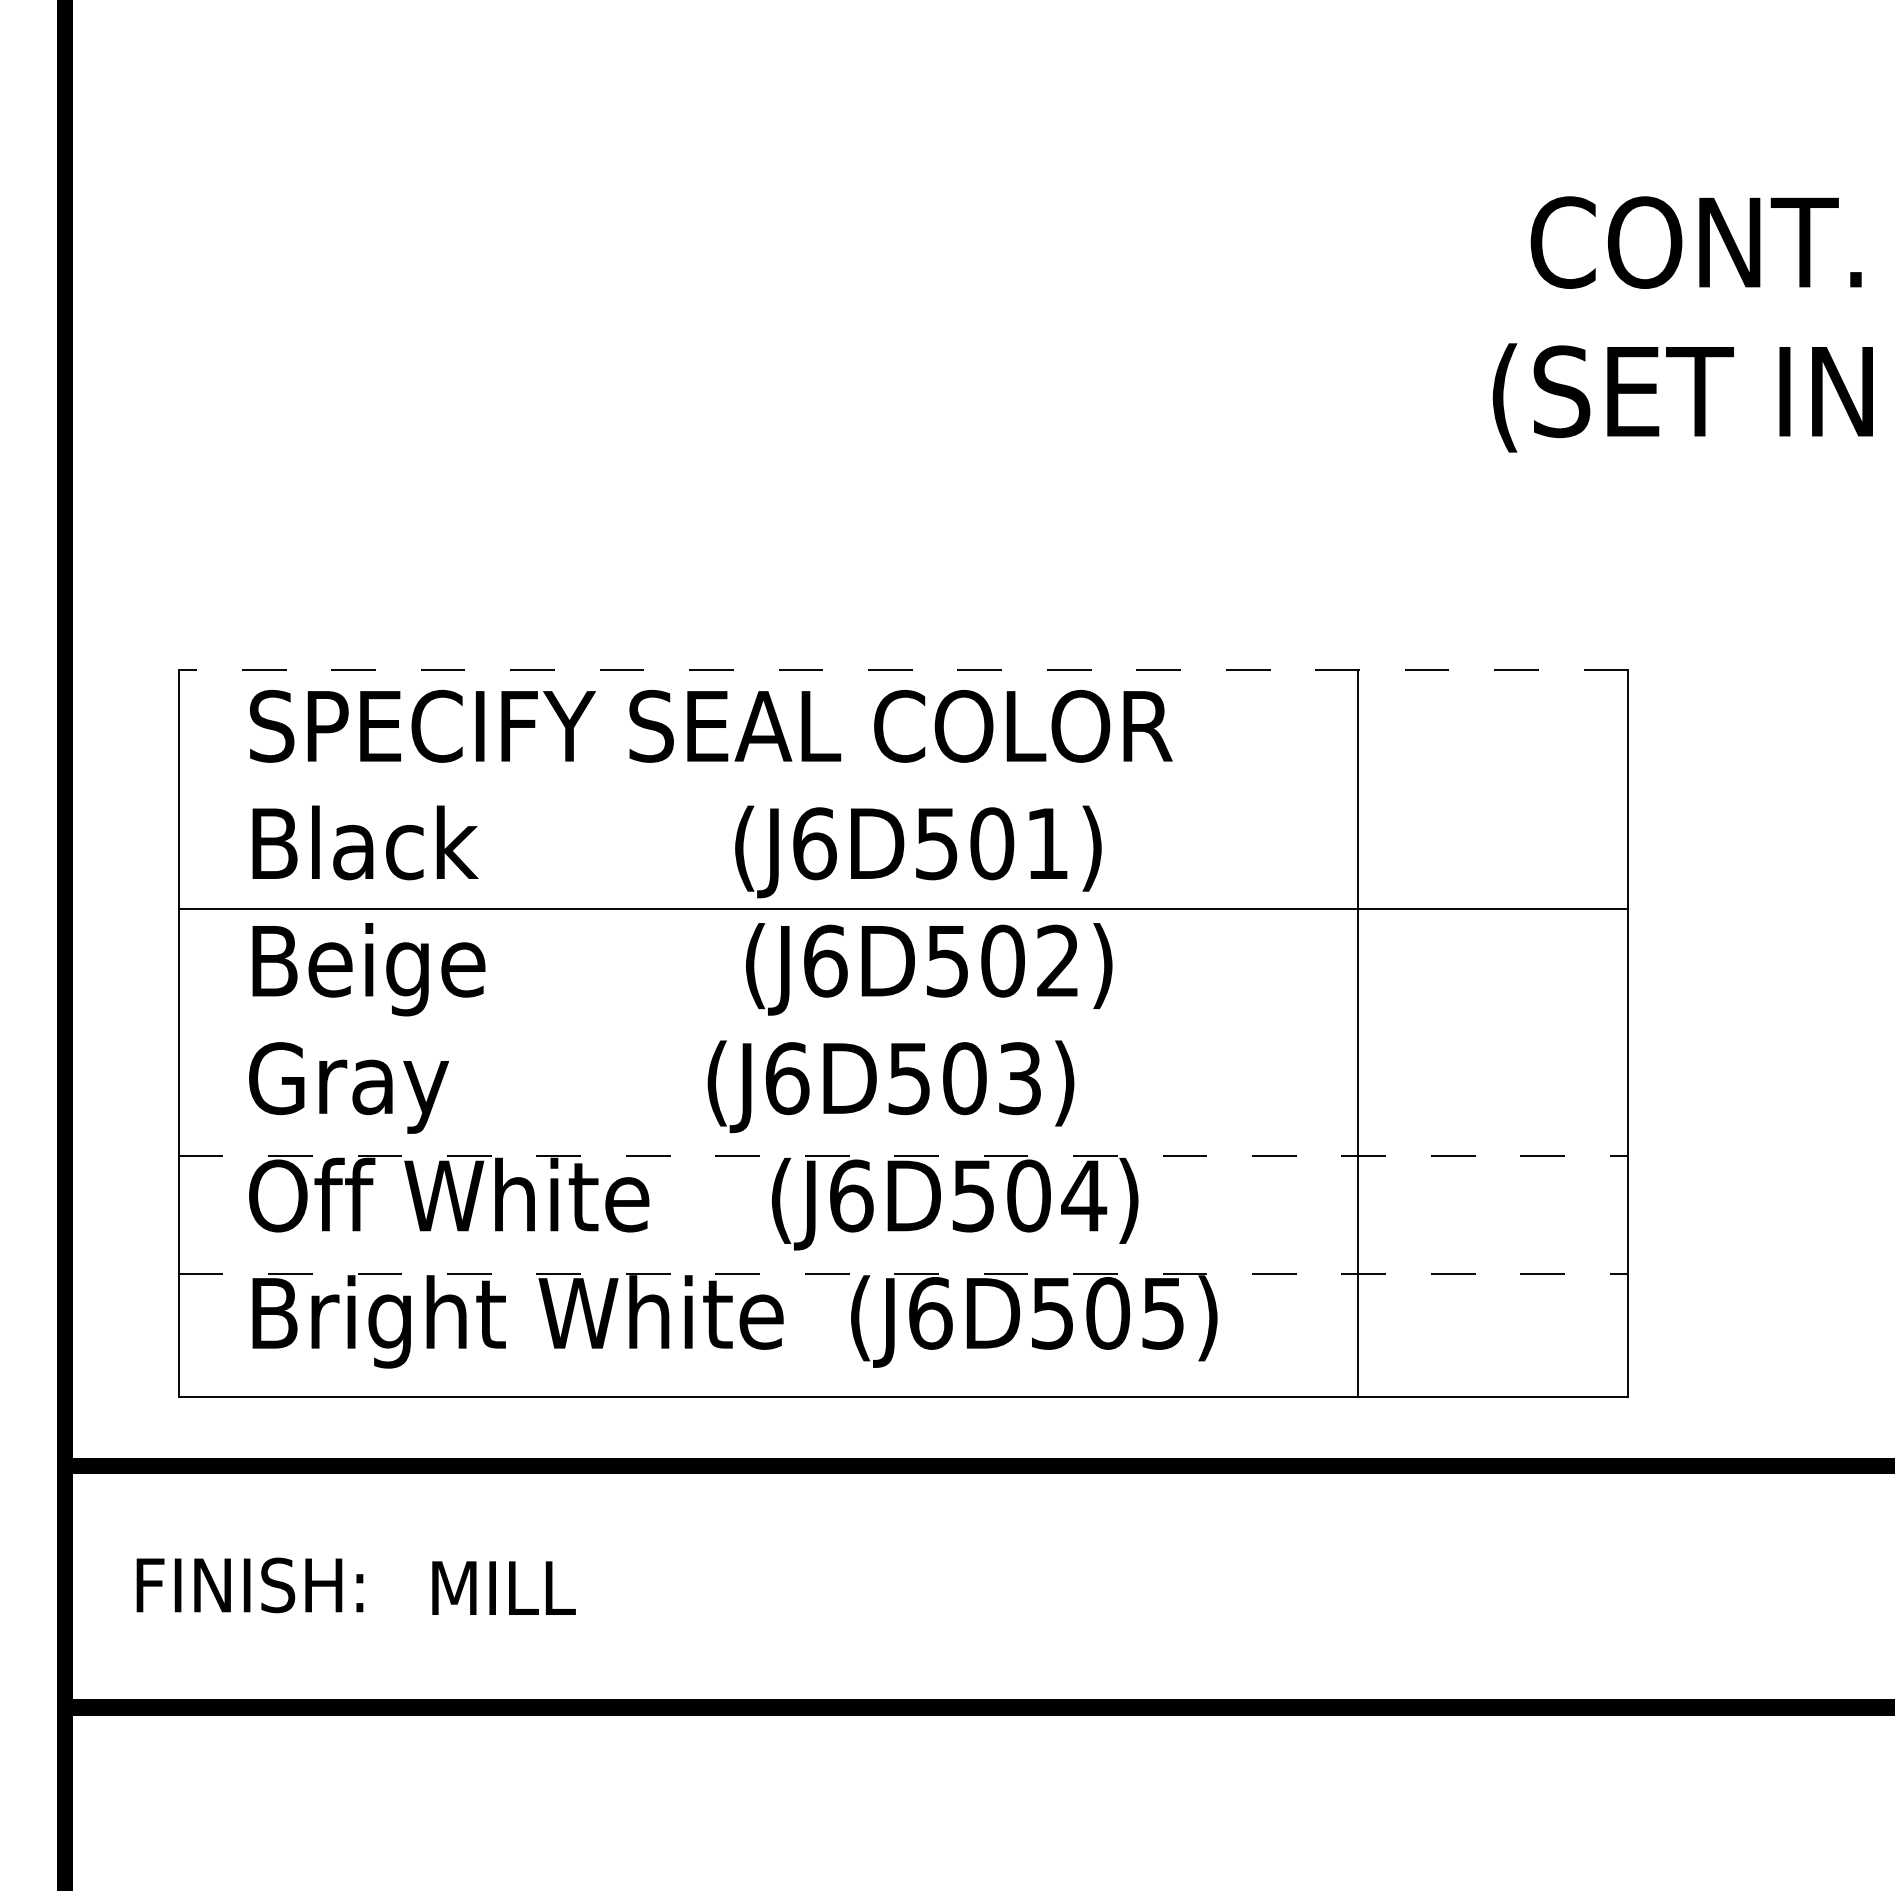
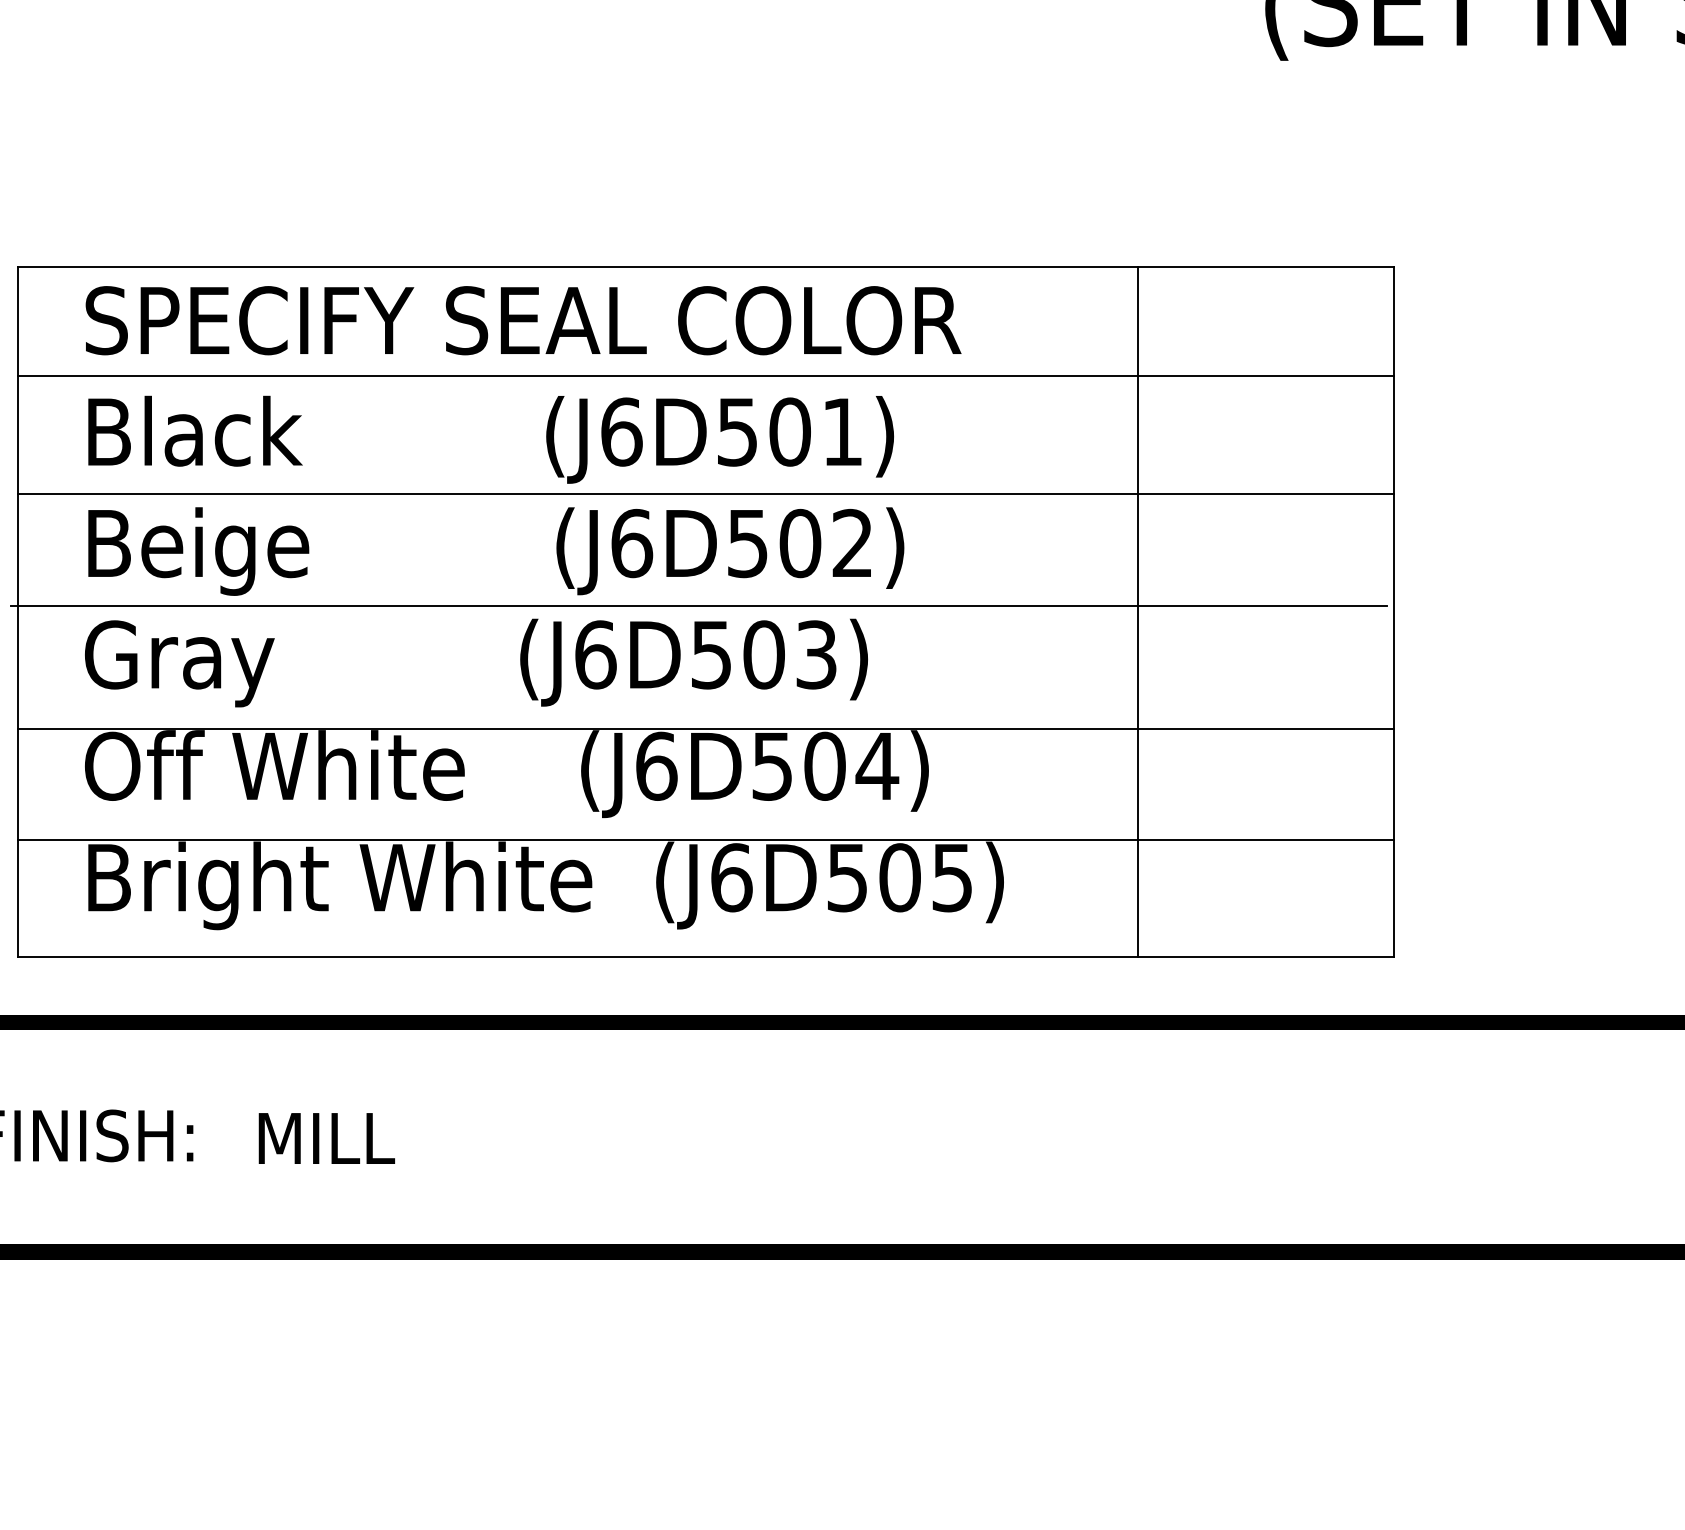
line: (903, 669) -> (705, 266), dashed -> solid
line: (903, 784) -> (705, 375), added
line: (895, 1027) -> (698, 606), added
line: (903, 1156) -> (705, 728), dashed -> solid
line: (903, 1274) -> (705, 840), dashed -> solid

